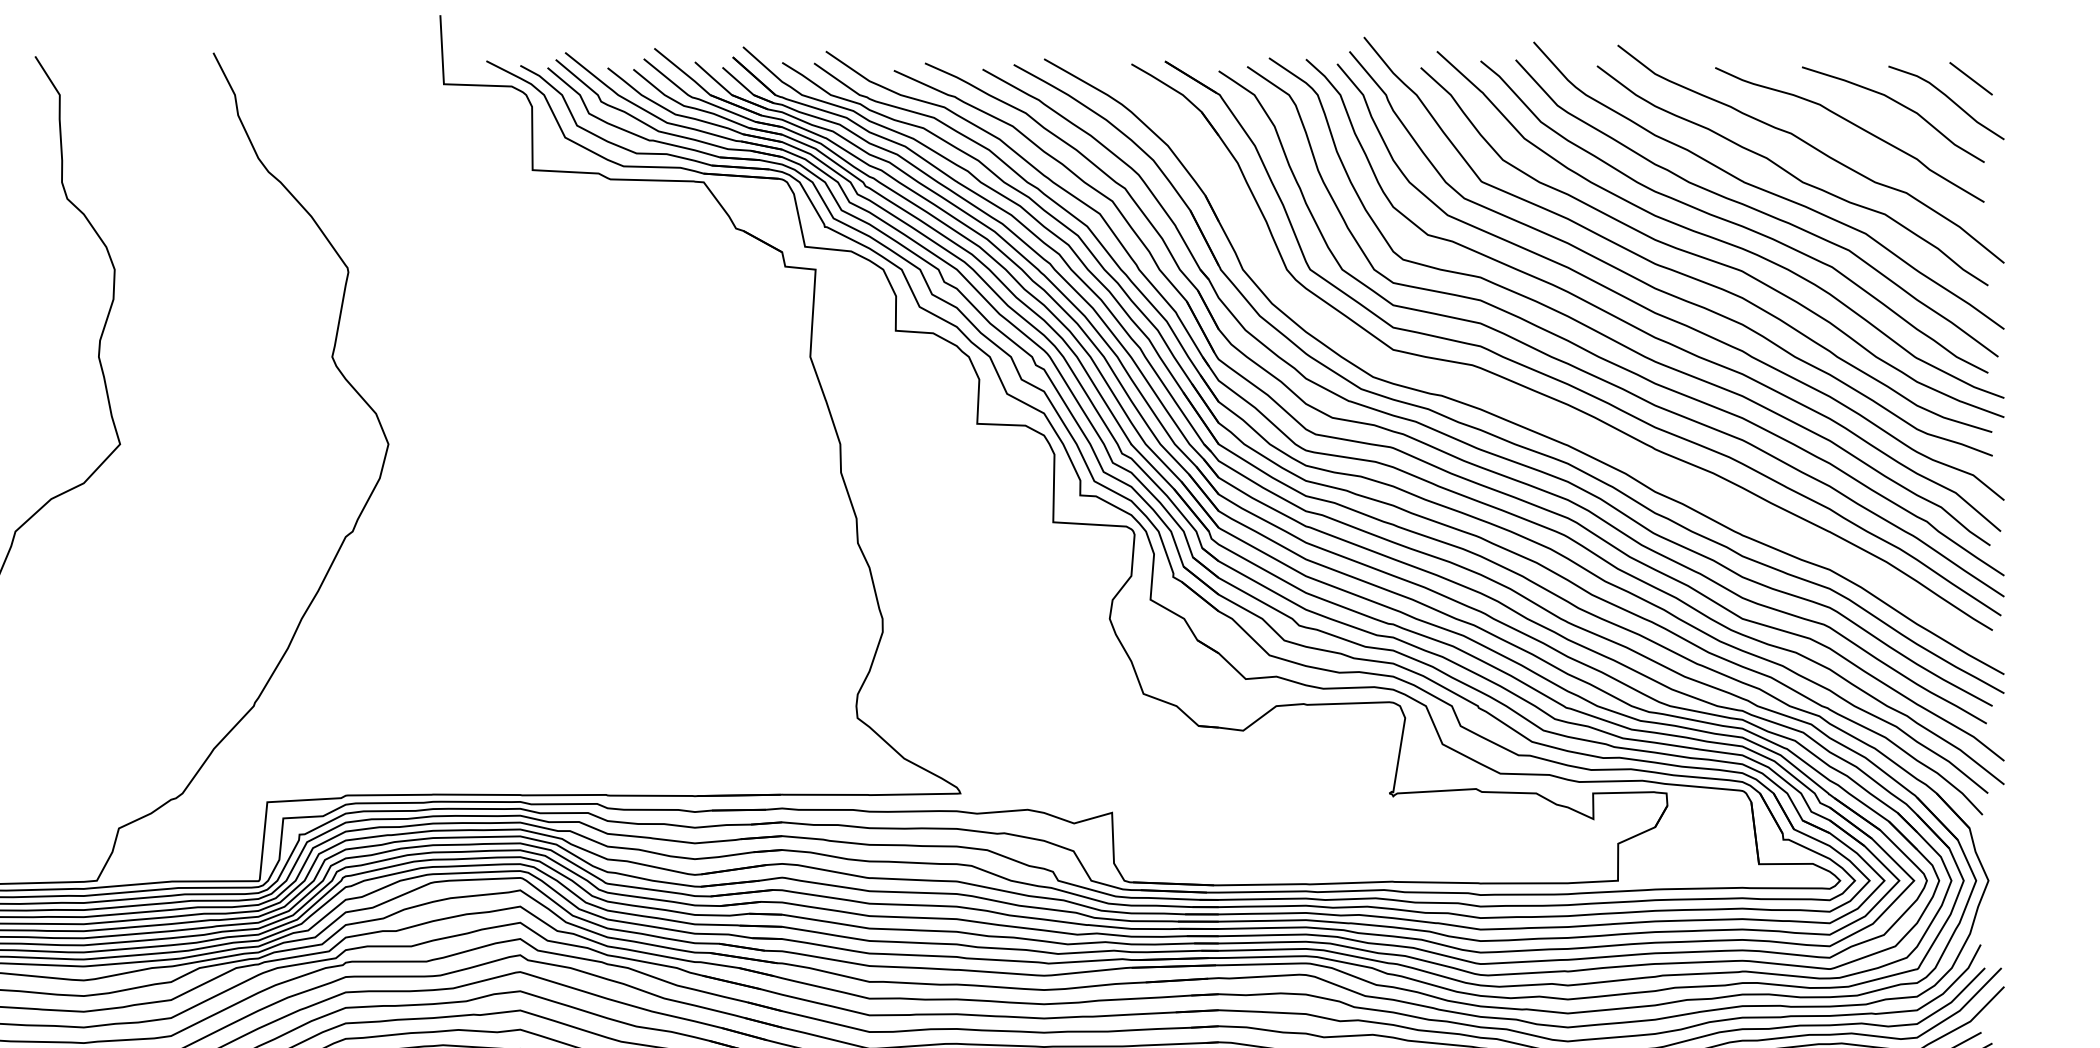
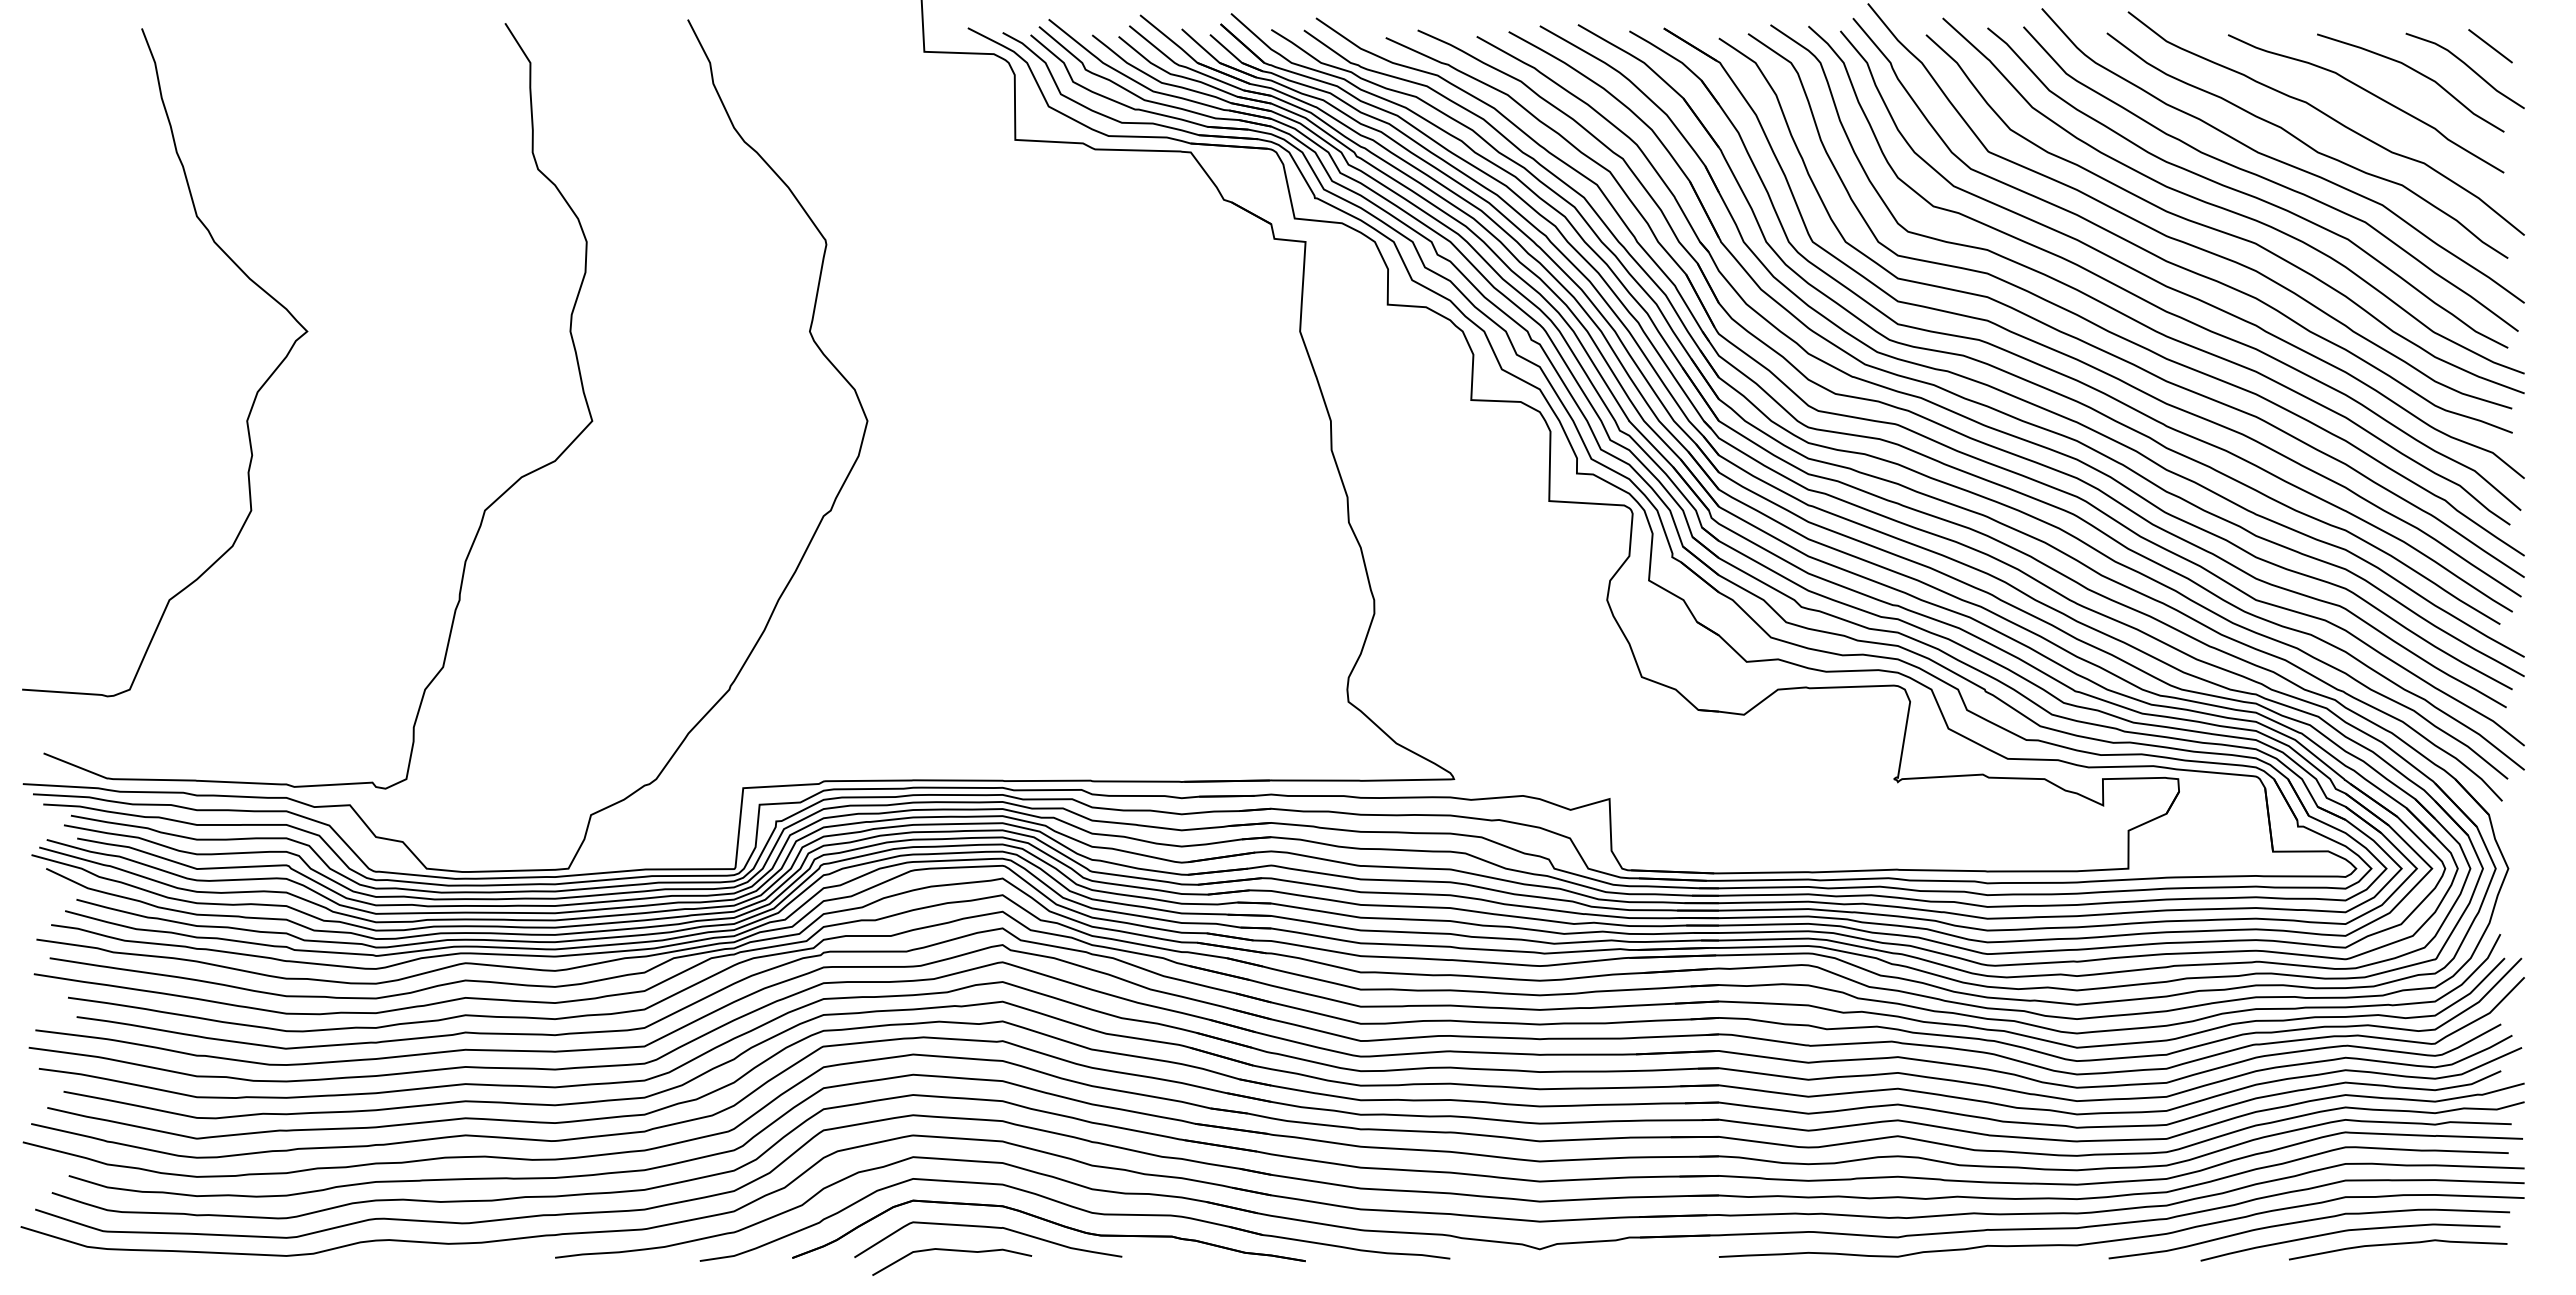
part: (1507, 398) -> (2015, 374), added

